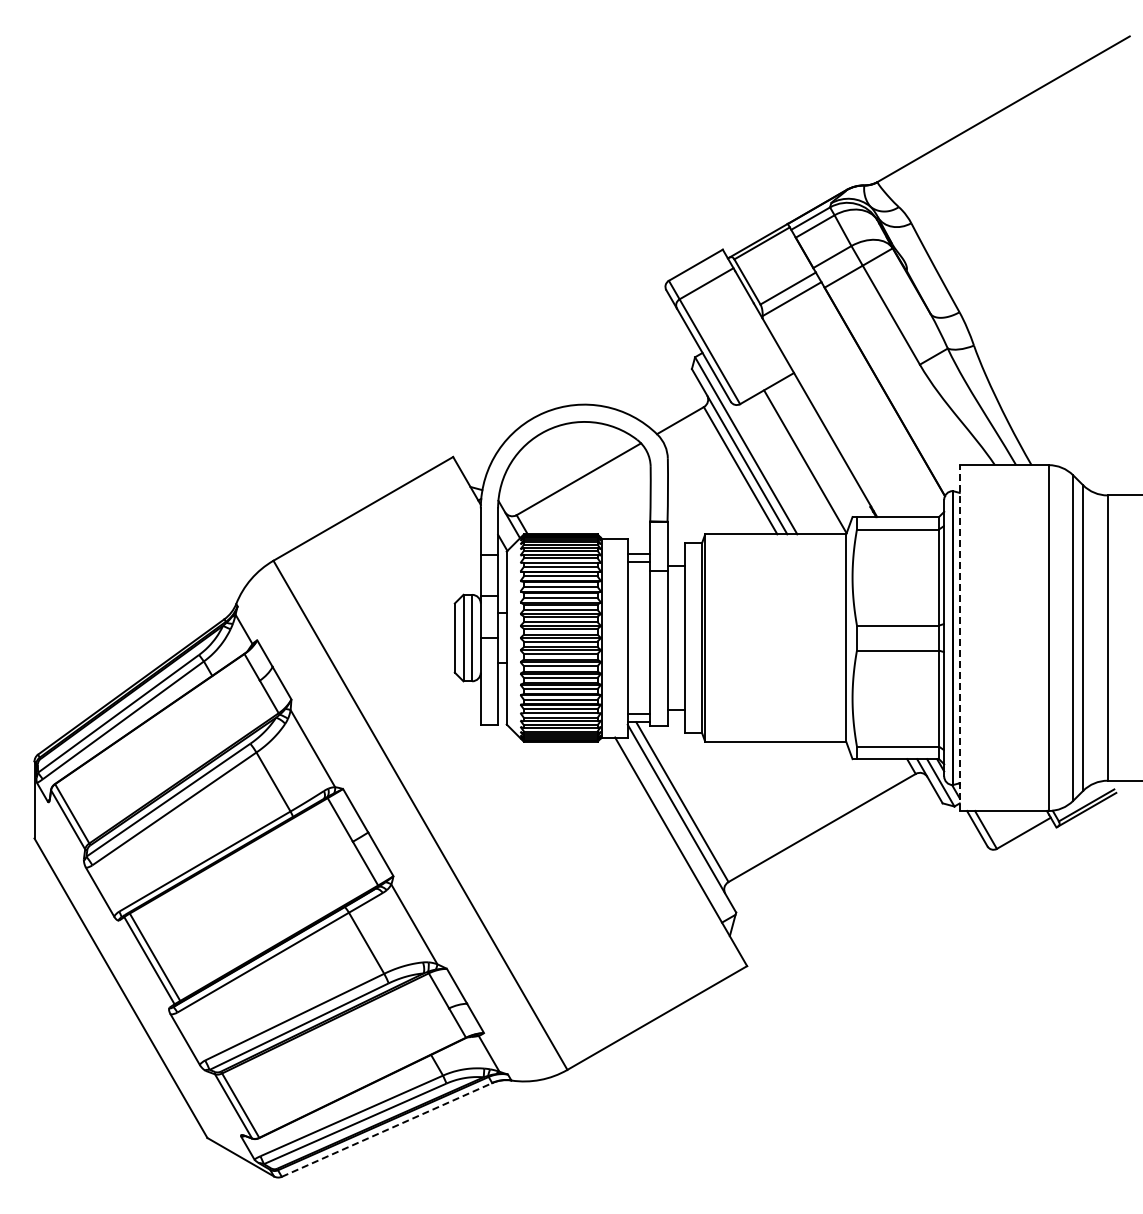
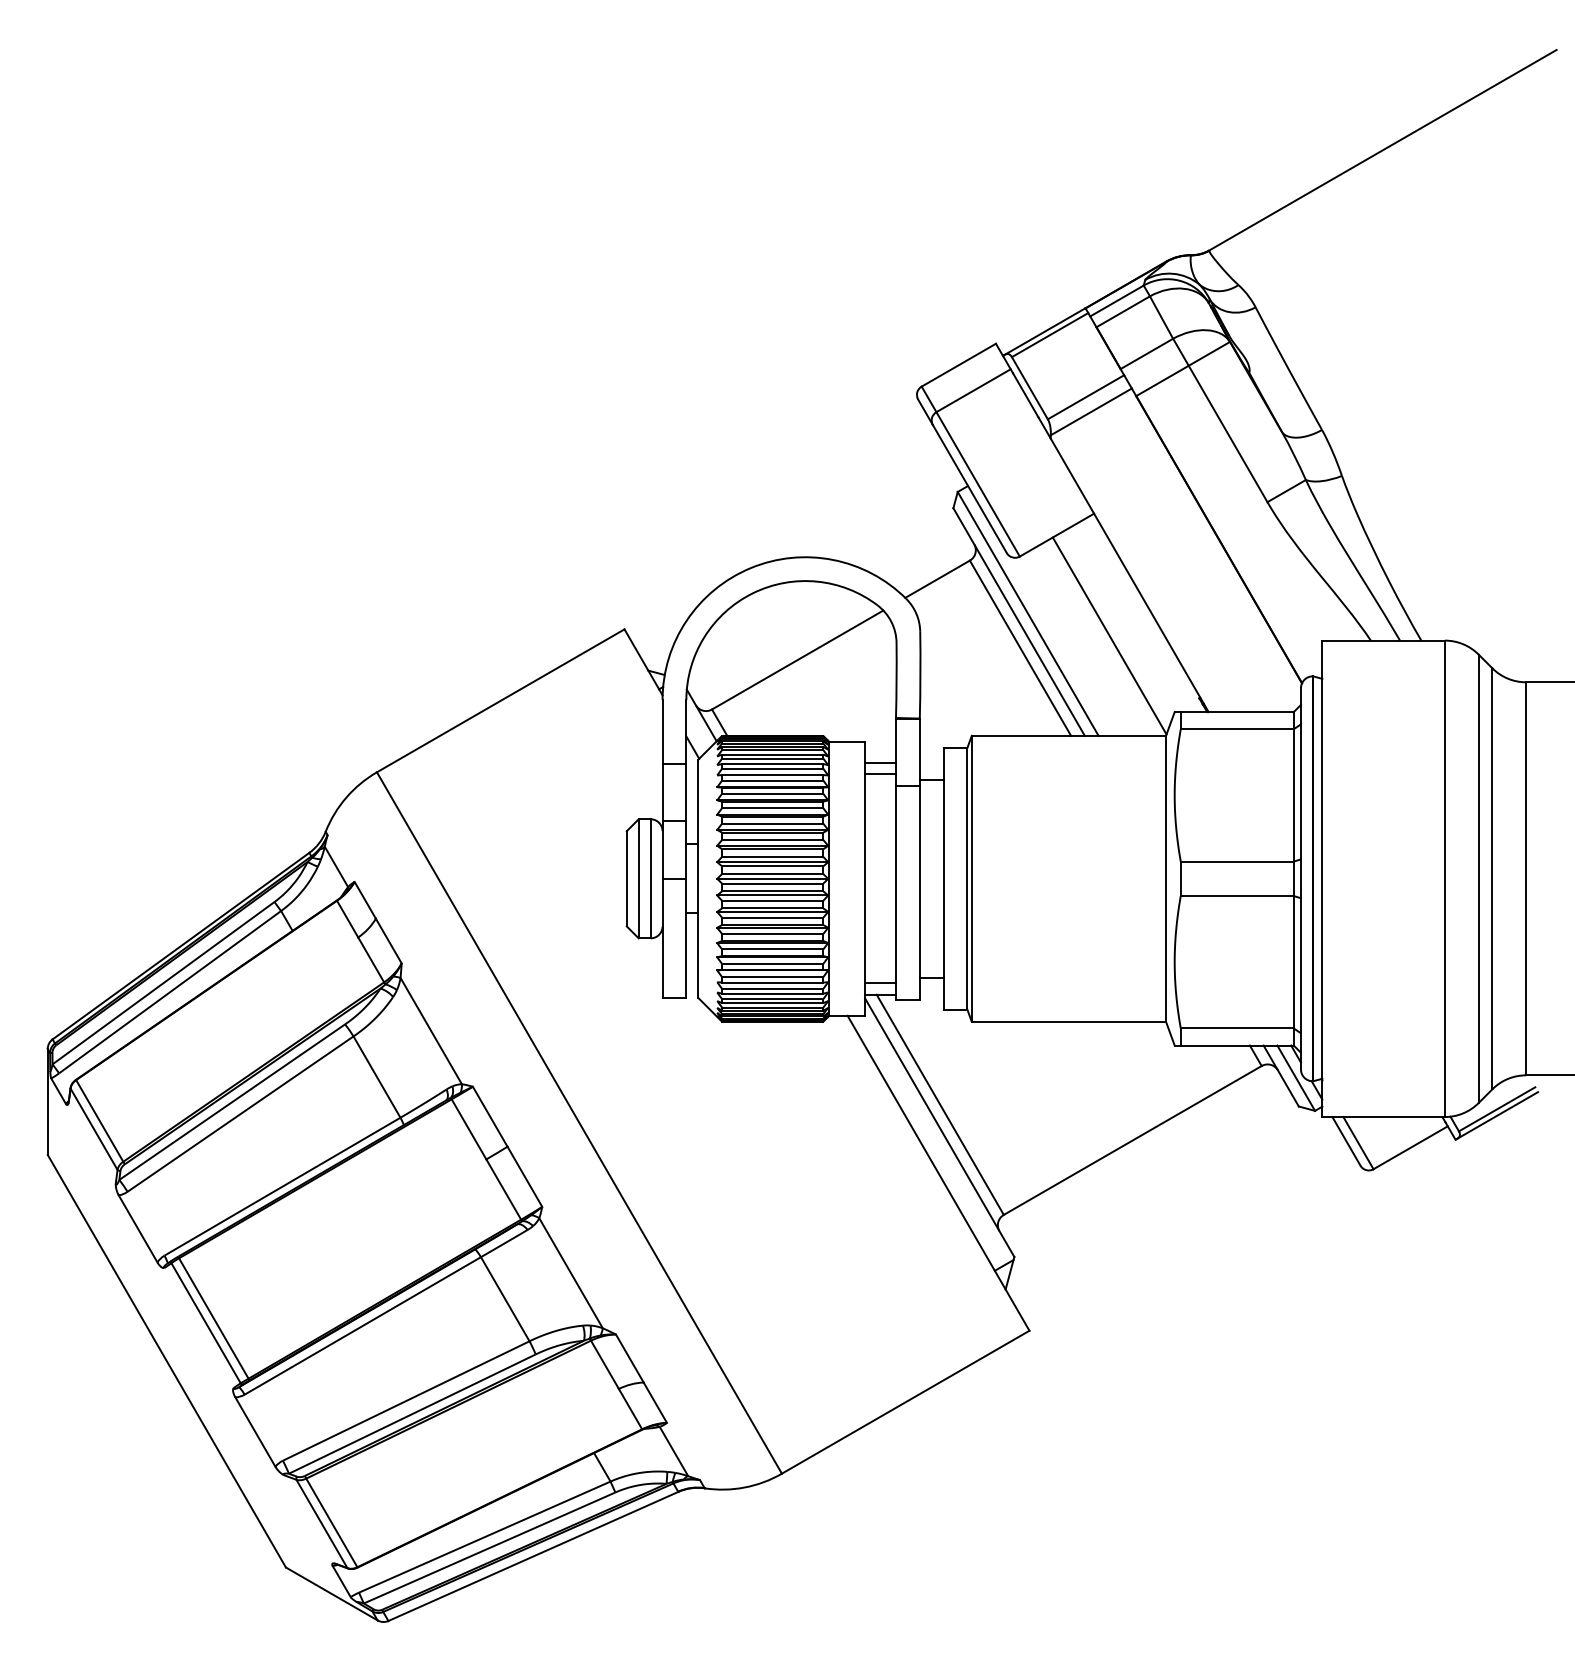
line: (959, 638) -> (1322, 879), dashed -> solid
line: (387, 1129) -> (534, 1555), dashed -> solid

